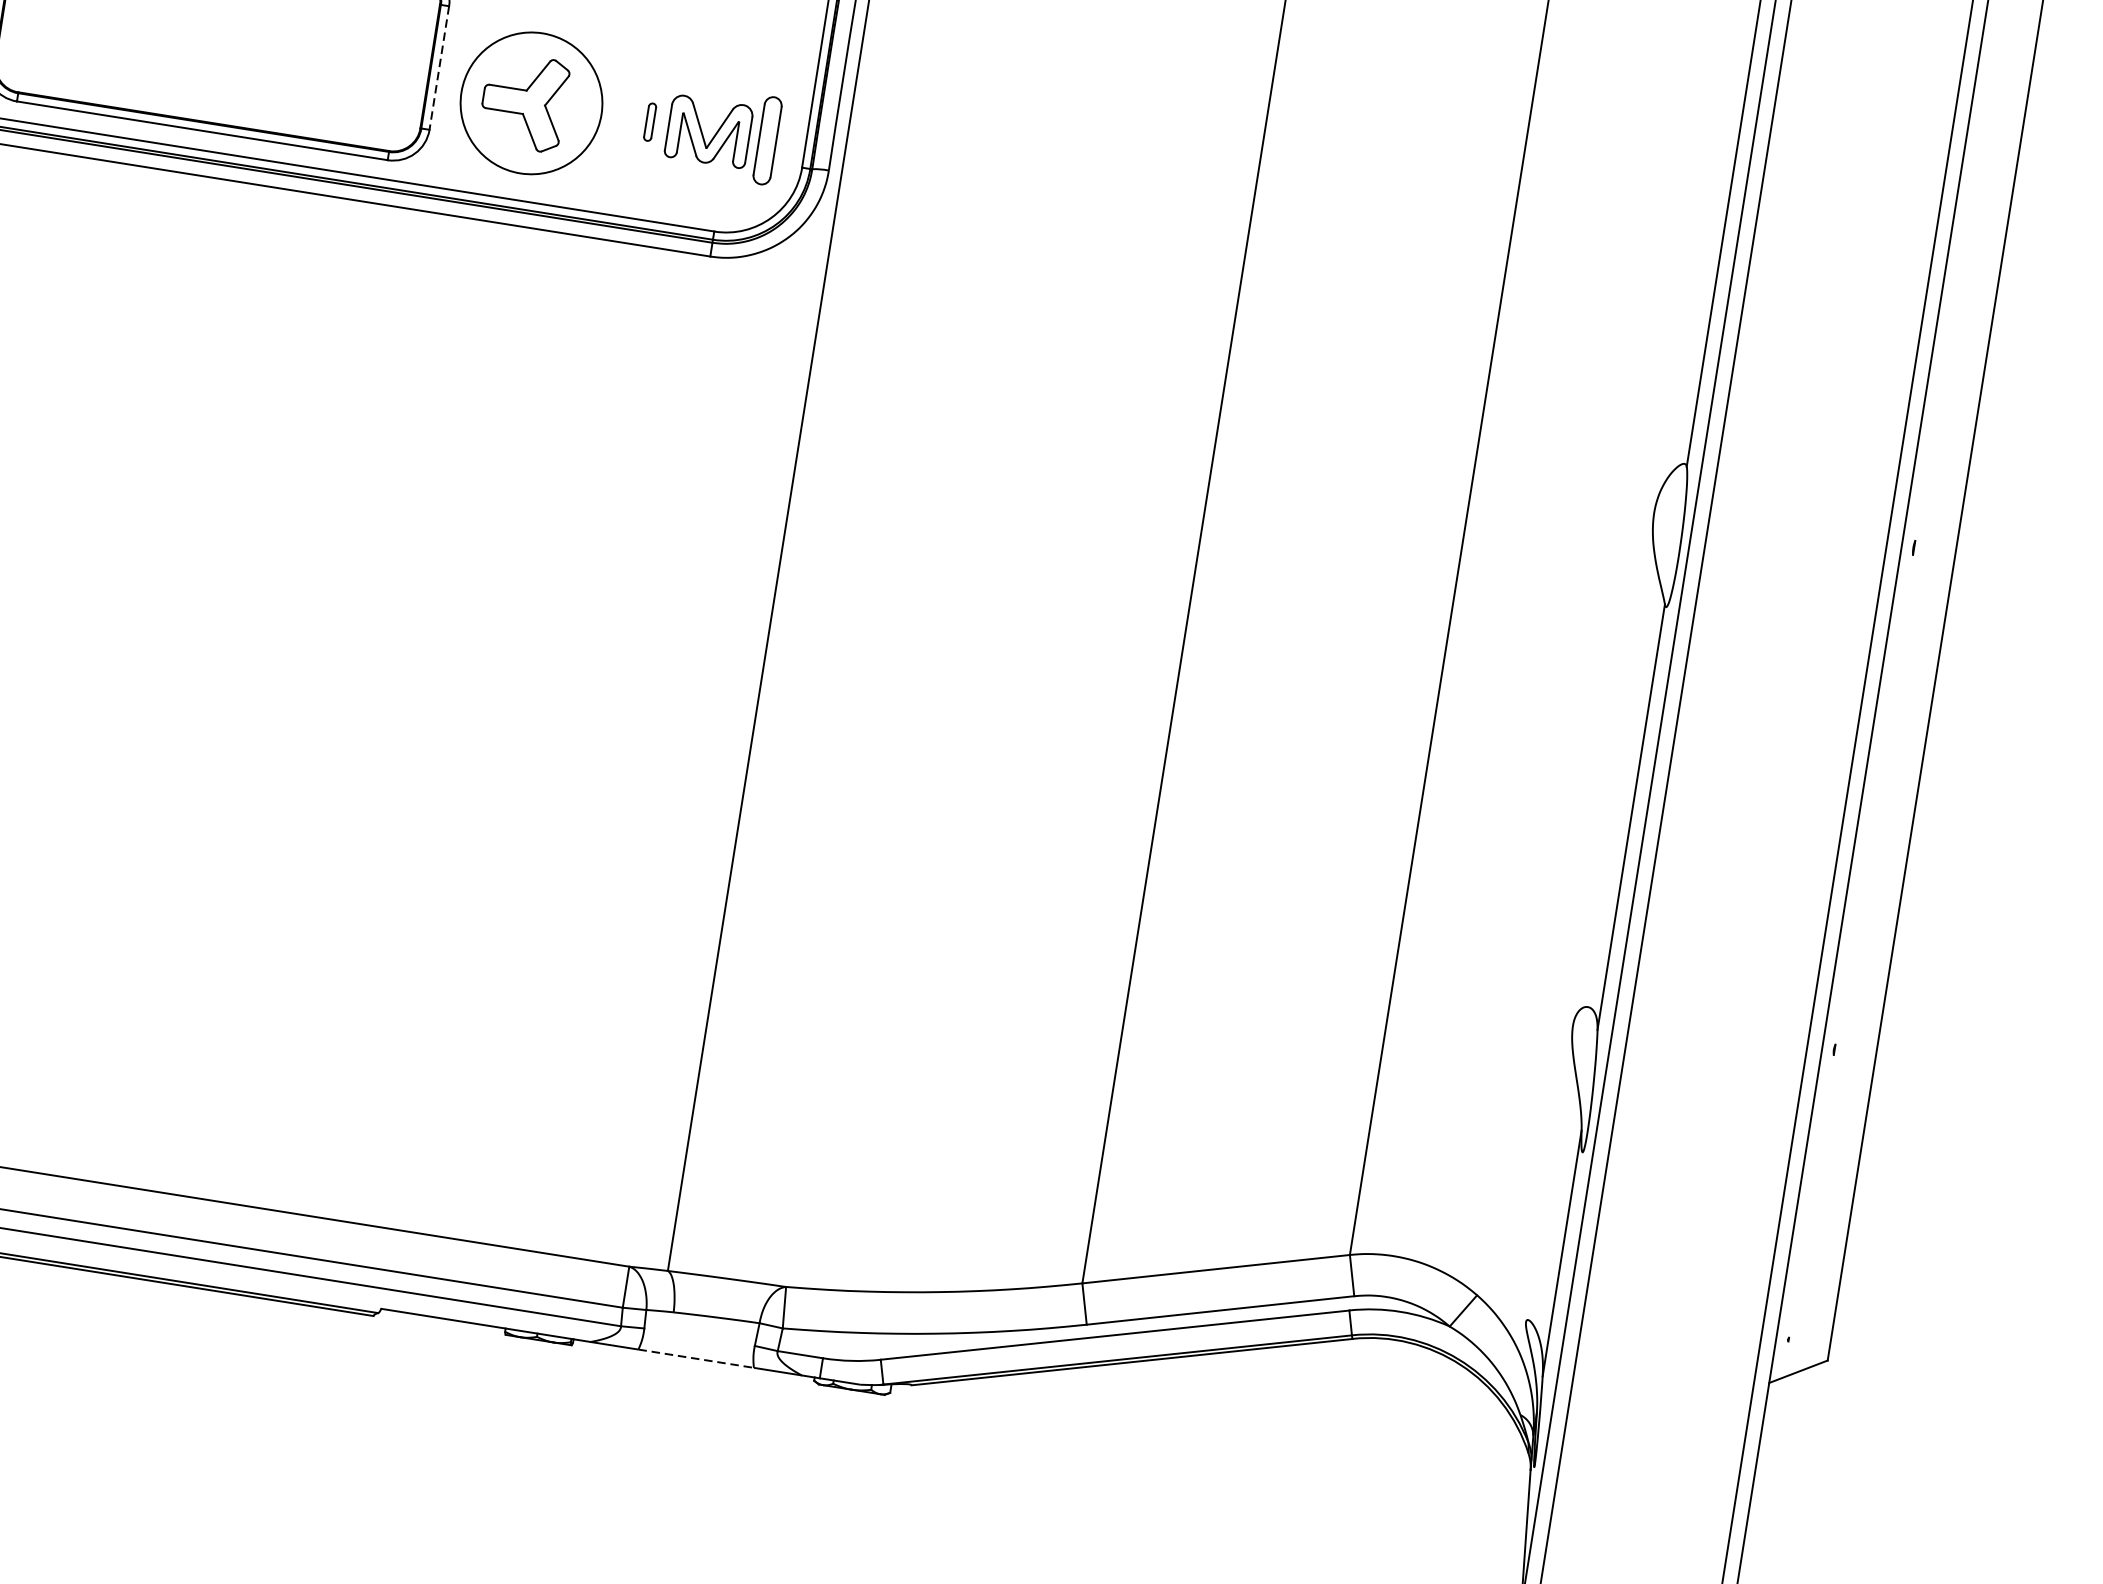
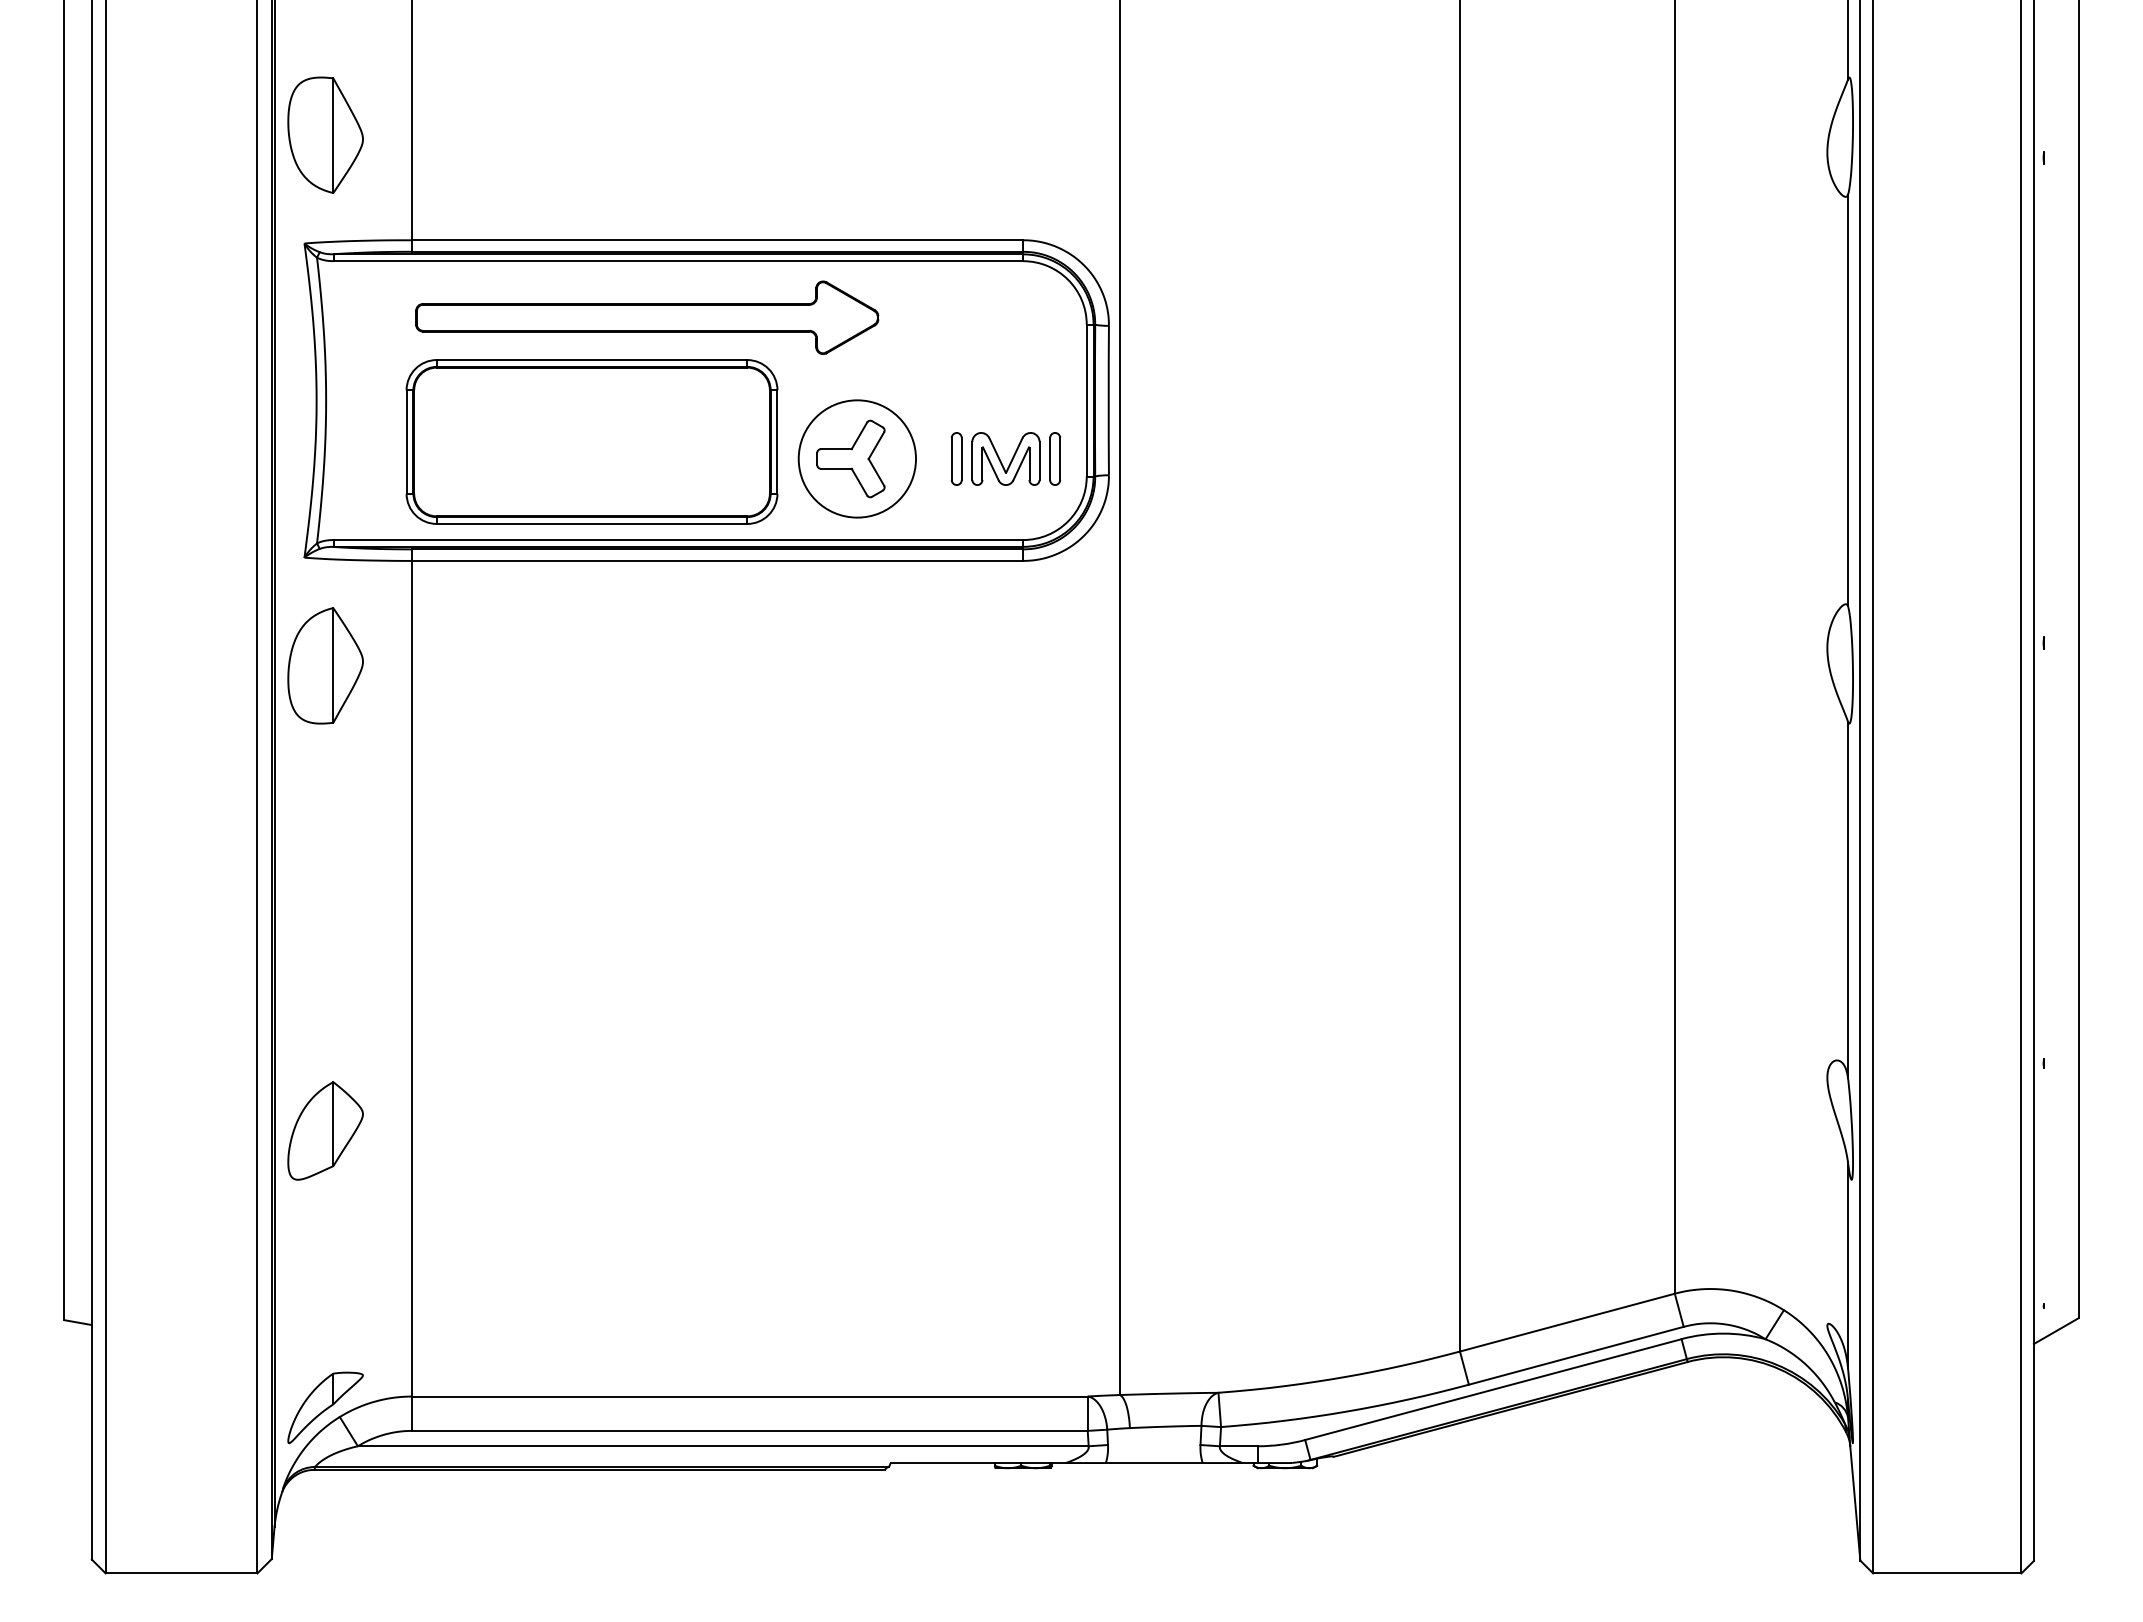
line: (439, 68) -> (777, 442), dashed -> solid
part: (650, 121) -> (956, 458), size x1.67
part: (768, 140) -> (1055, 458), size x0.71
line: (696, 1359) -> (1154, 1463), dashed -> solid

